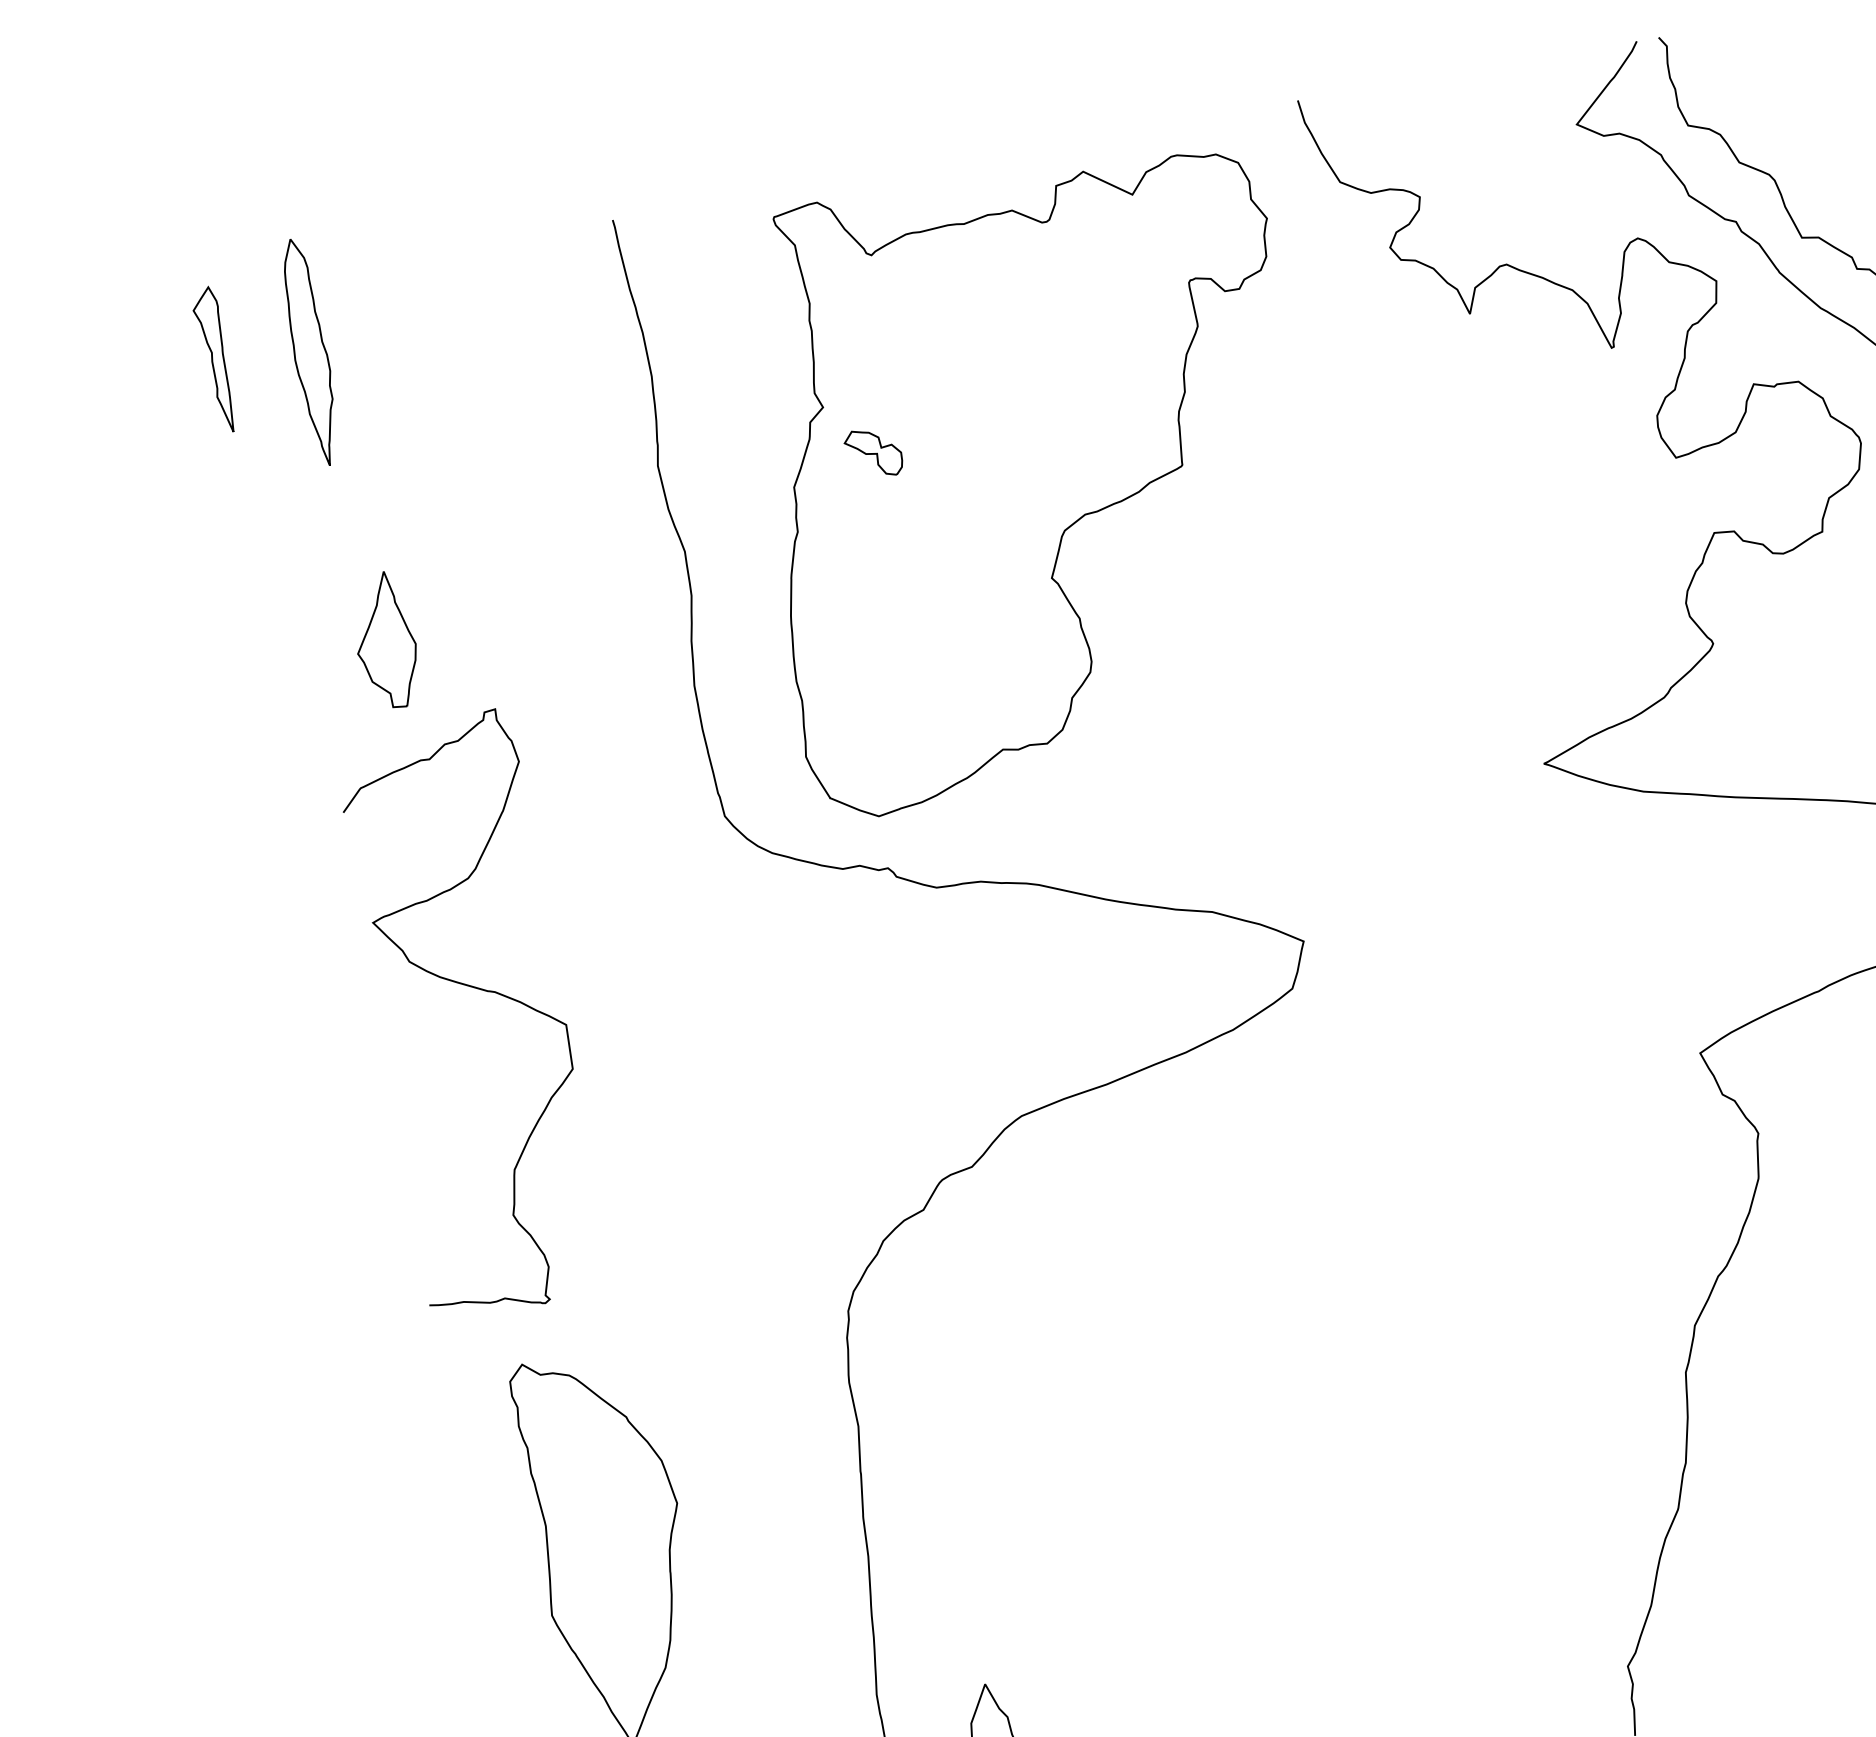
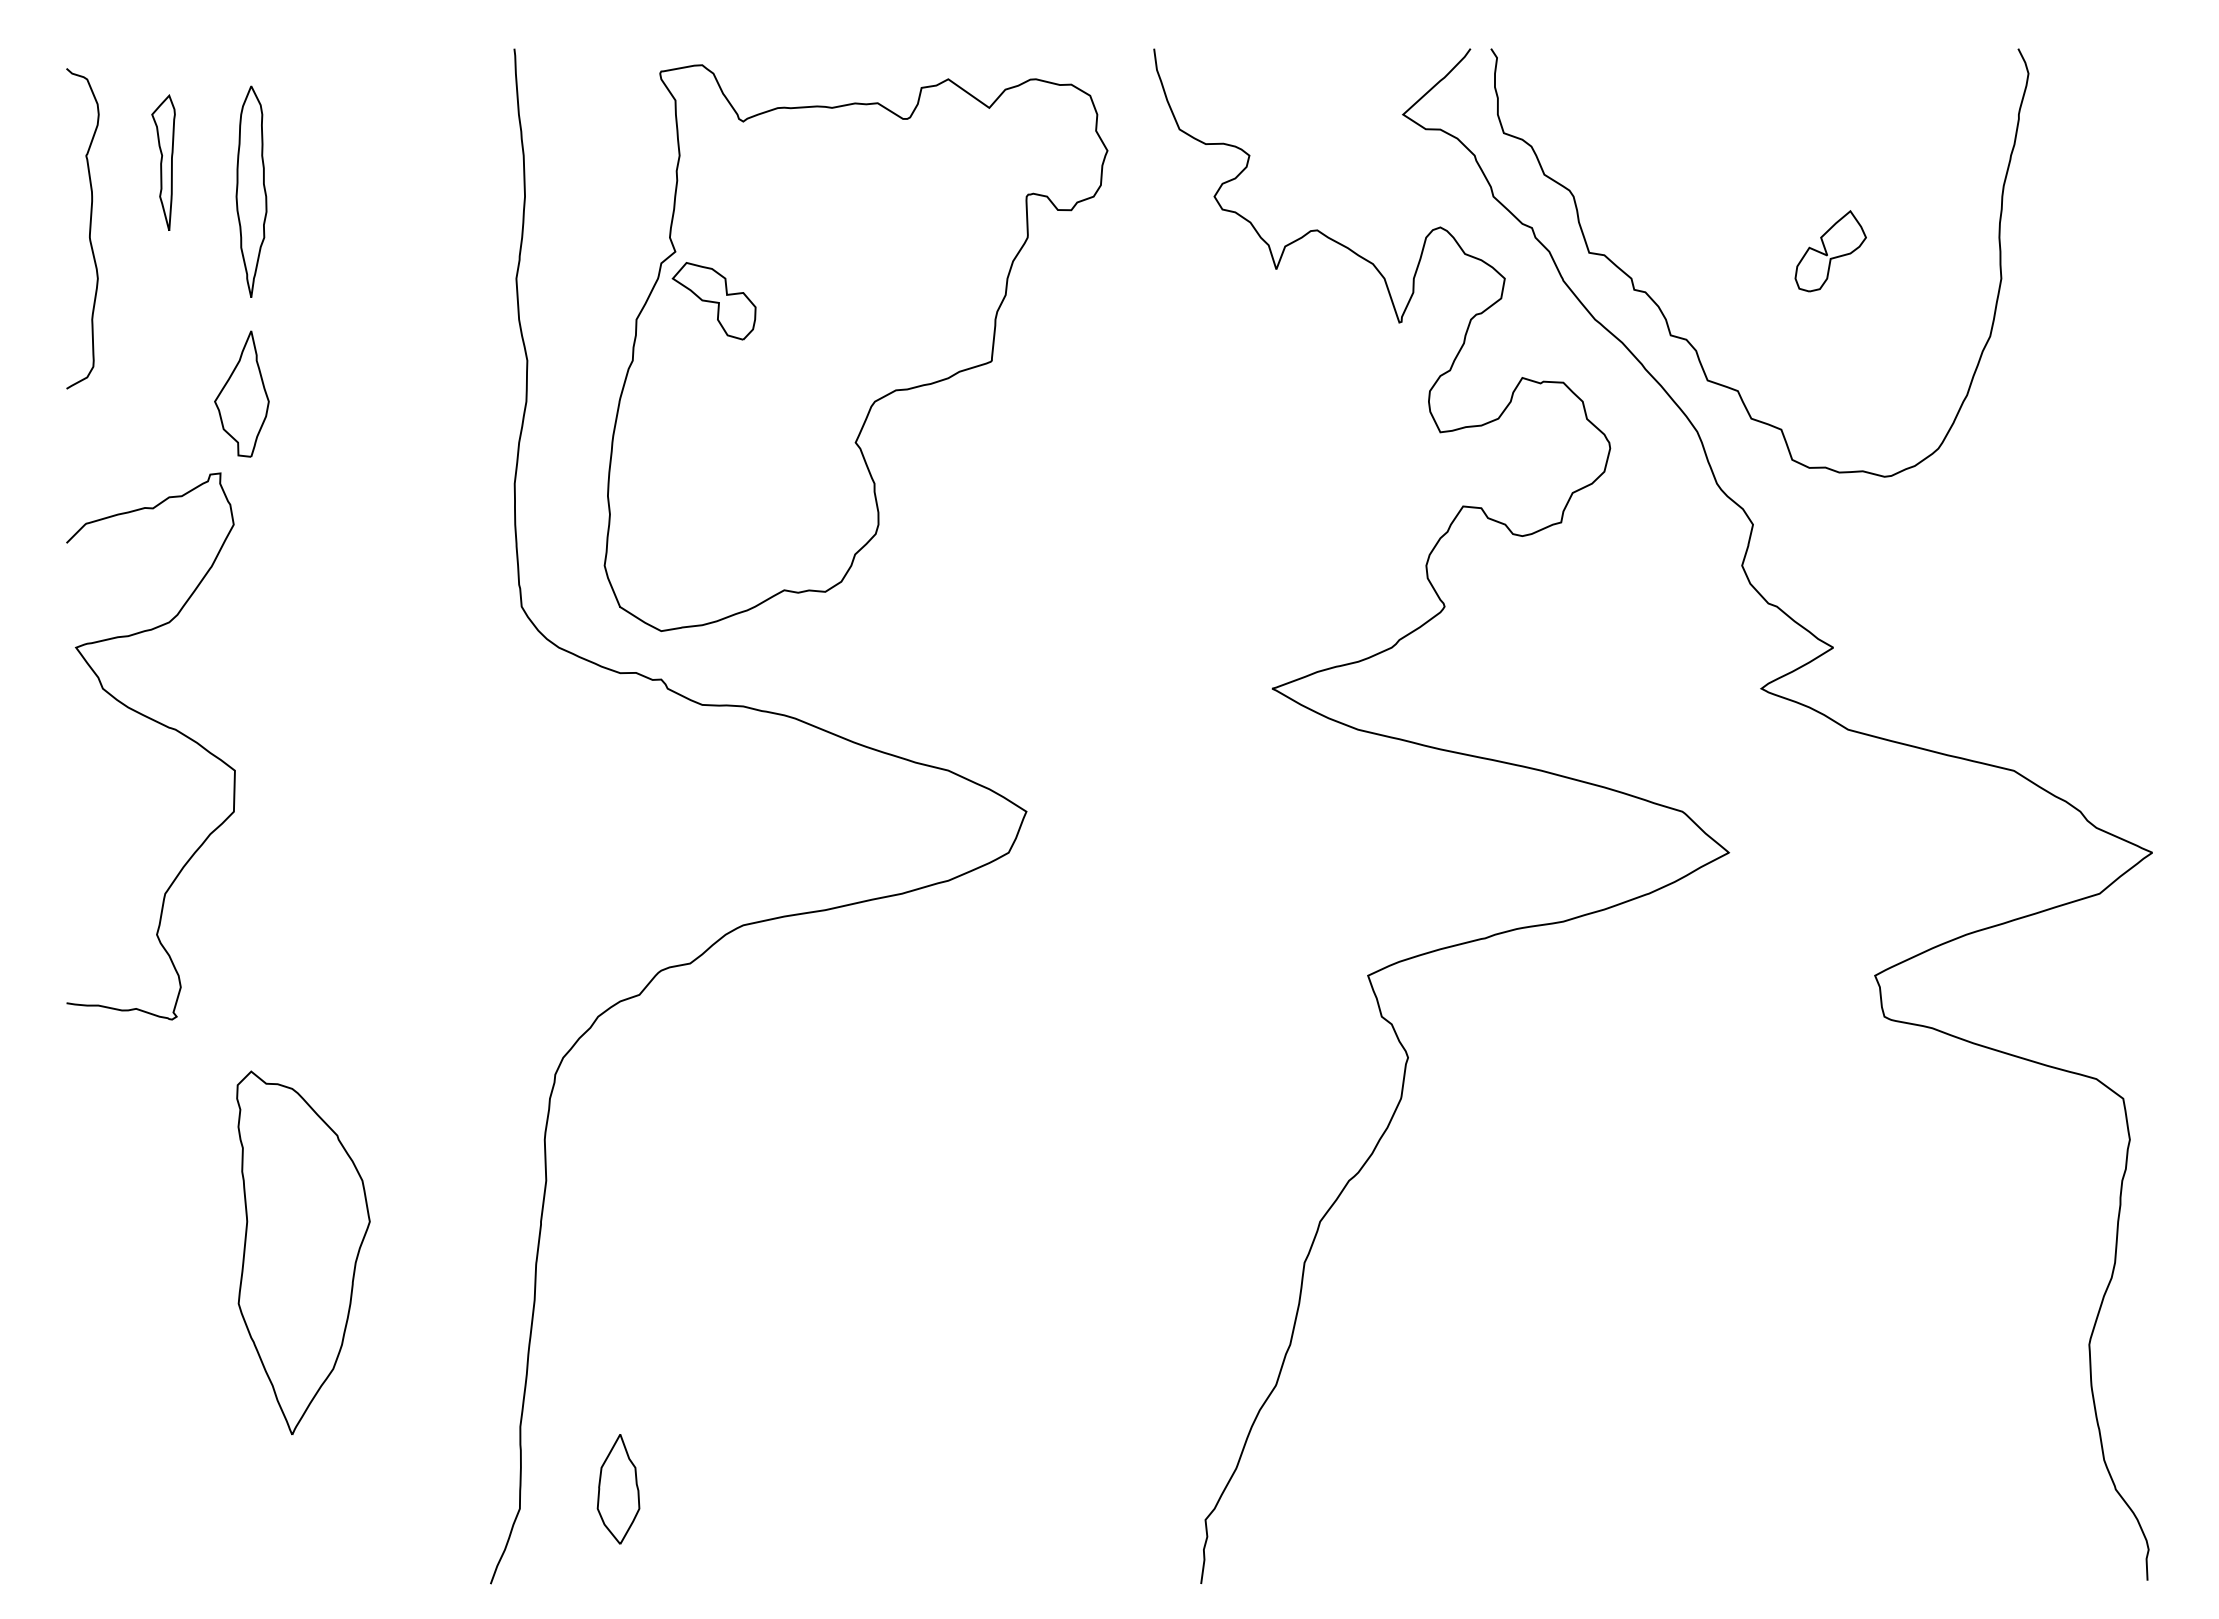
part: (310, 352) -> (251, 191), moved
part: (214, 359) -> (163, 162), moved
part: (873, 453) -> (713, 301), size x1.67
curve: (191, 492) -> (89, 228), added
curve: (474, 988) -> (157, 723), moved

